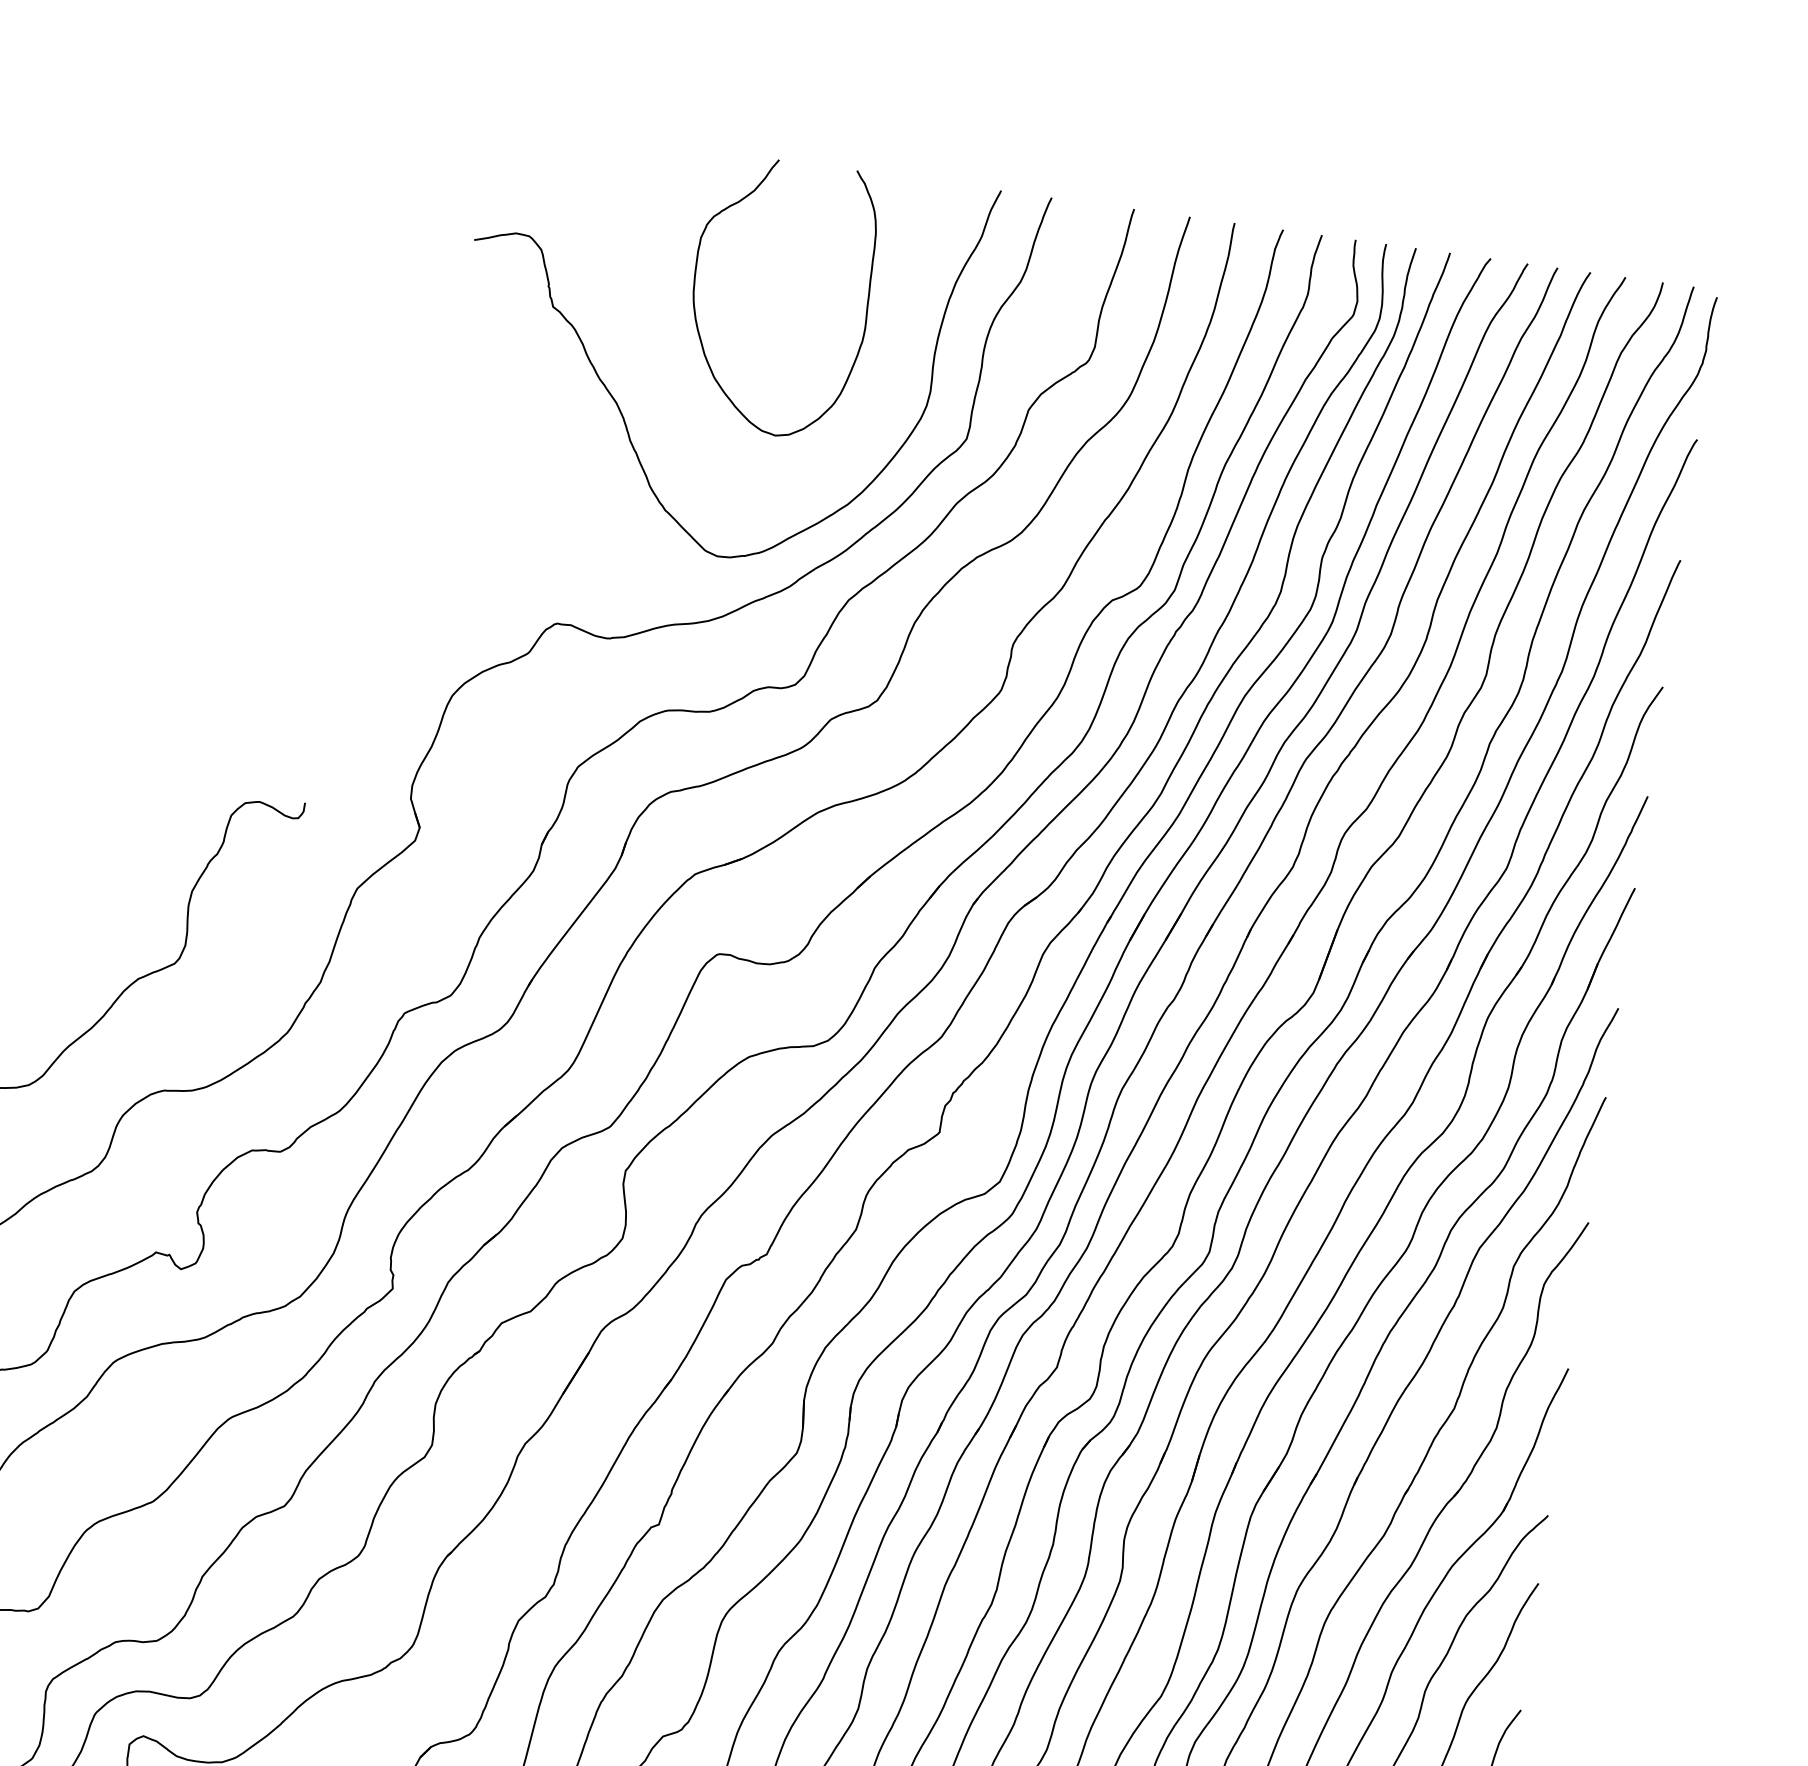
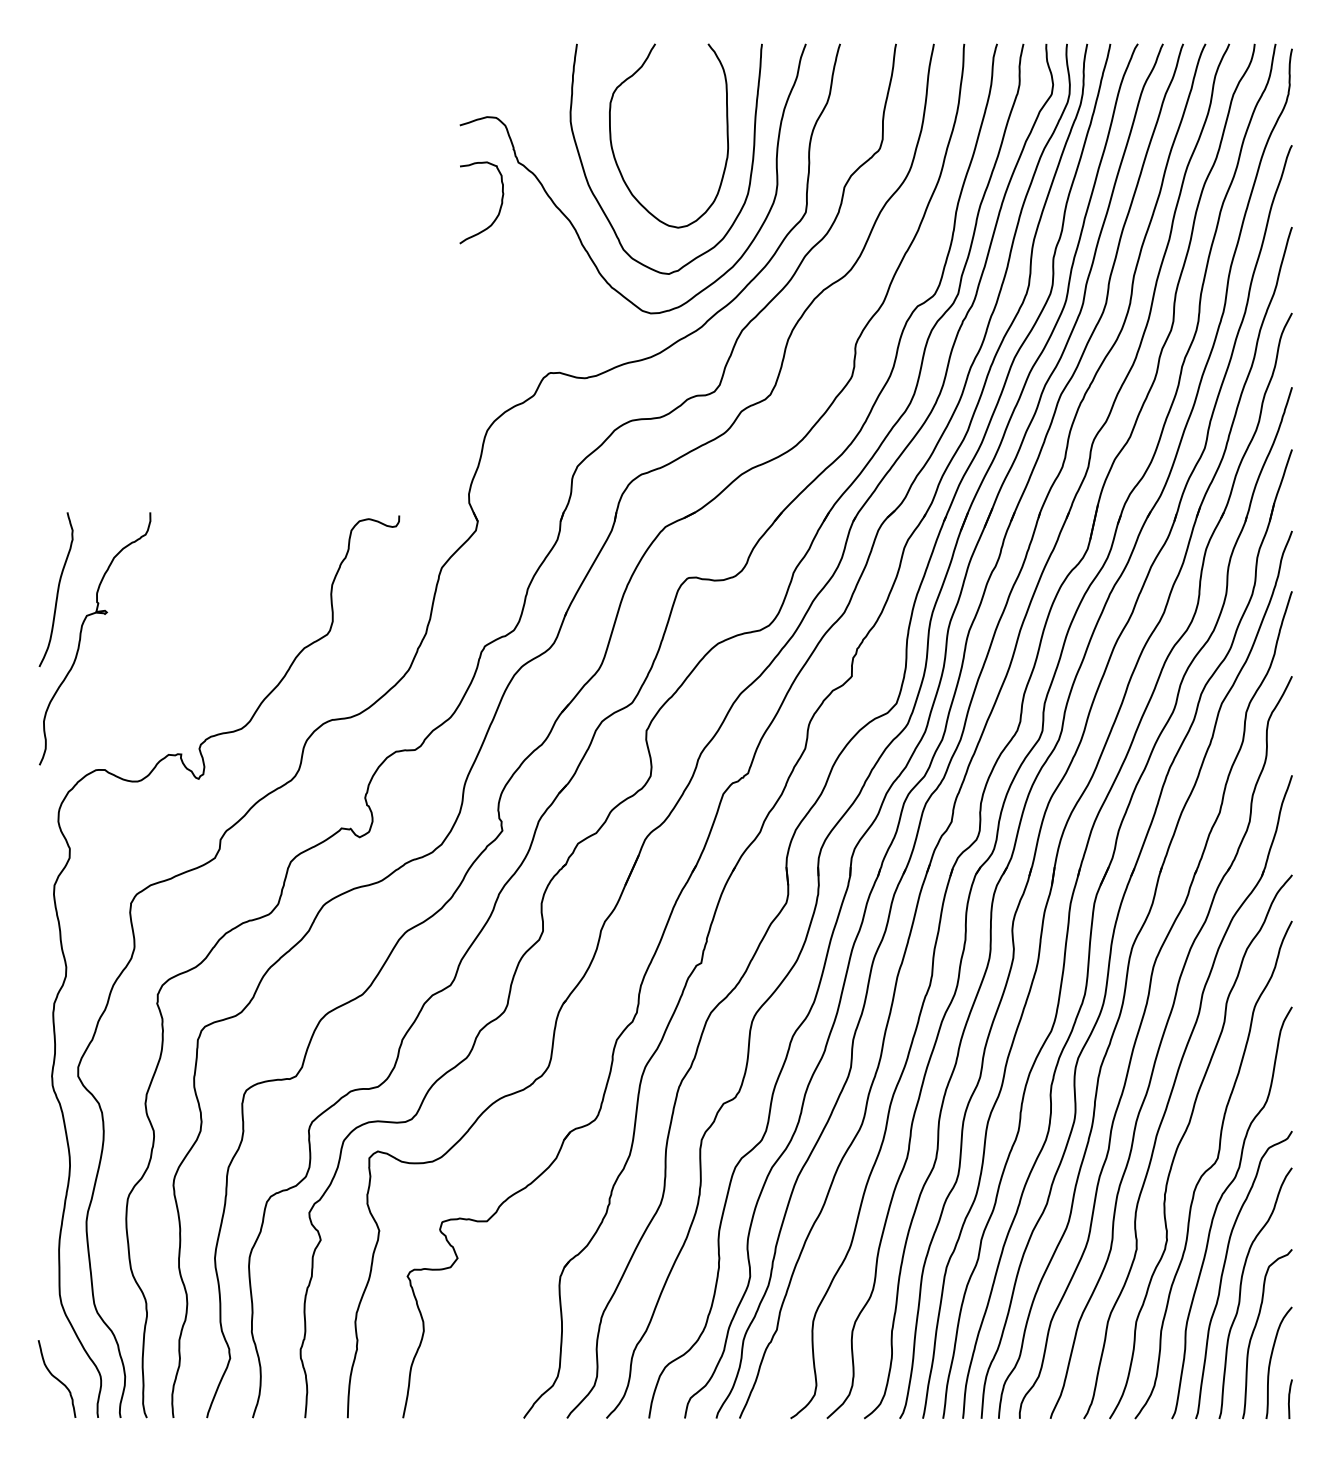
curve: (515, 370) -> (499, 208), added
curve: (663, 379) -> (598, 200), added

